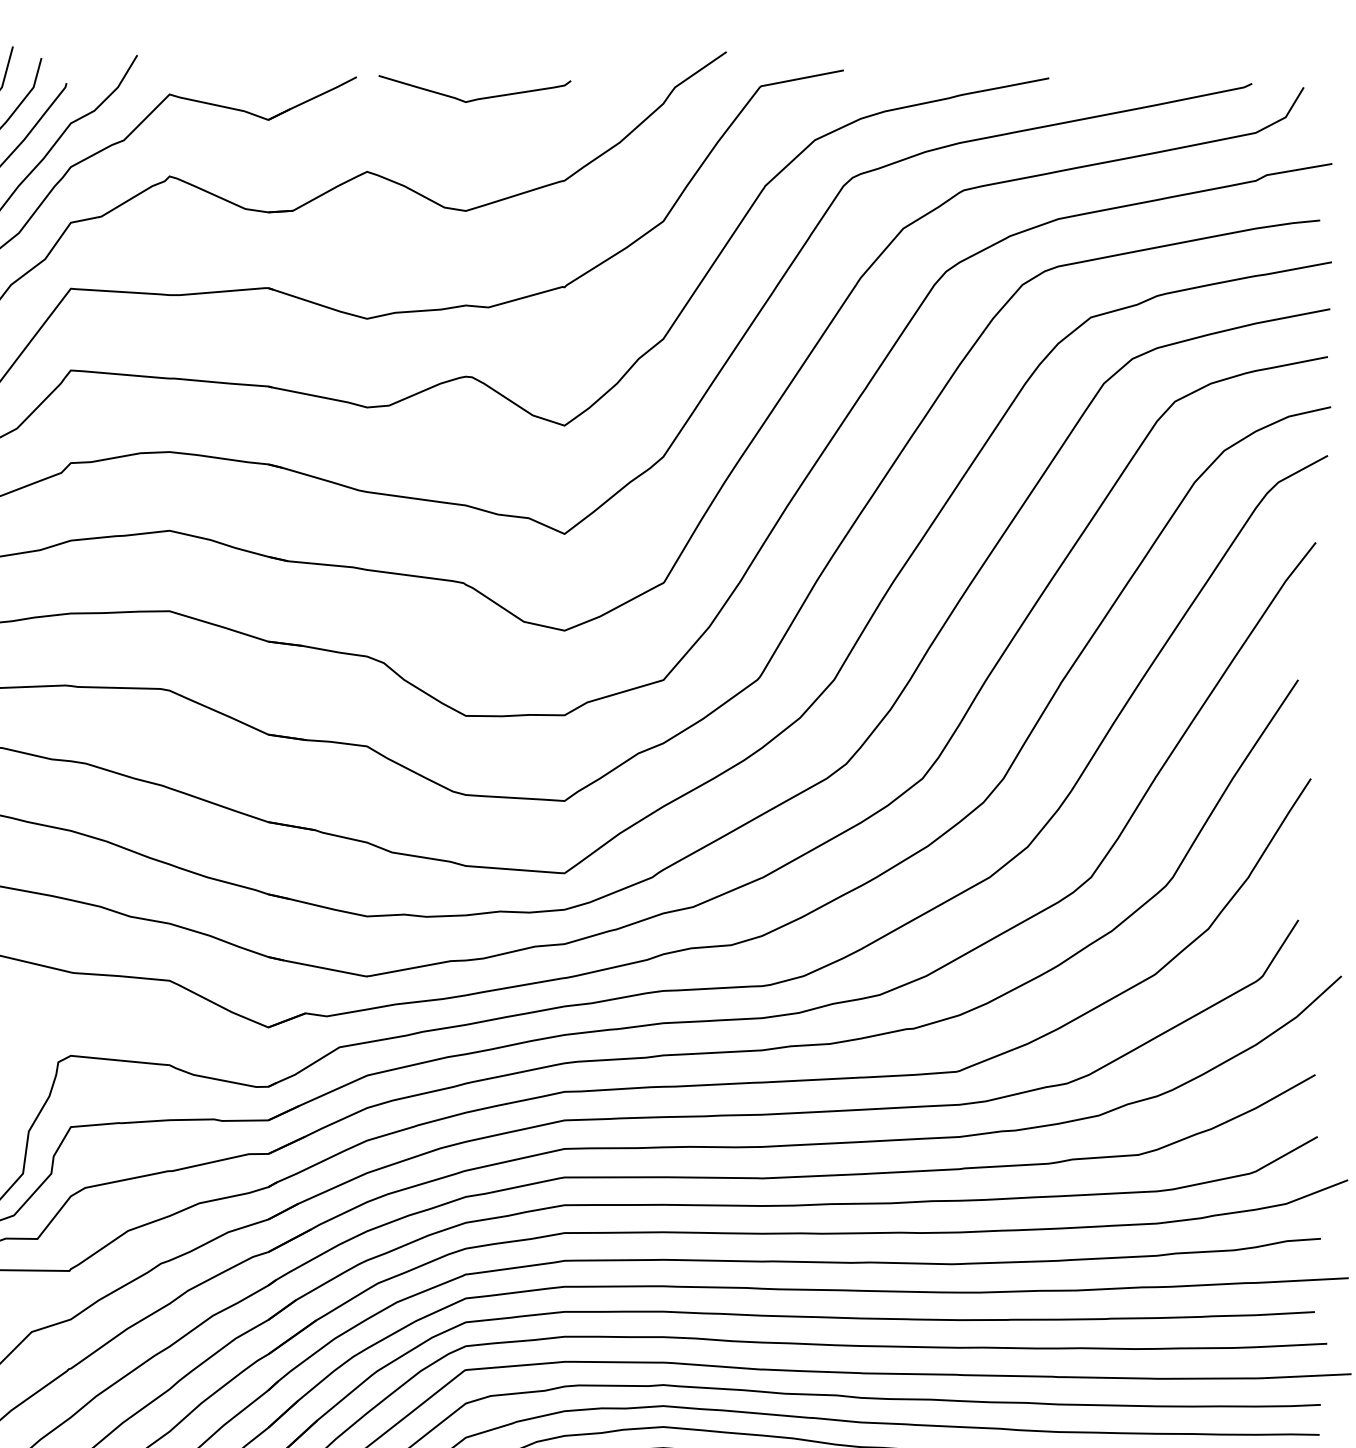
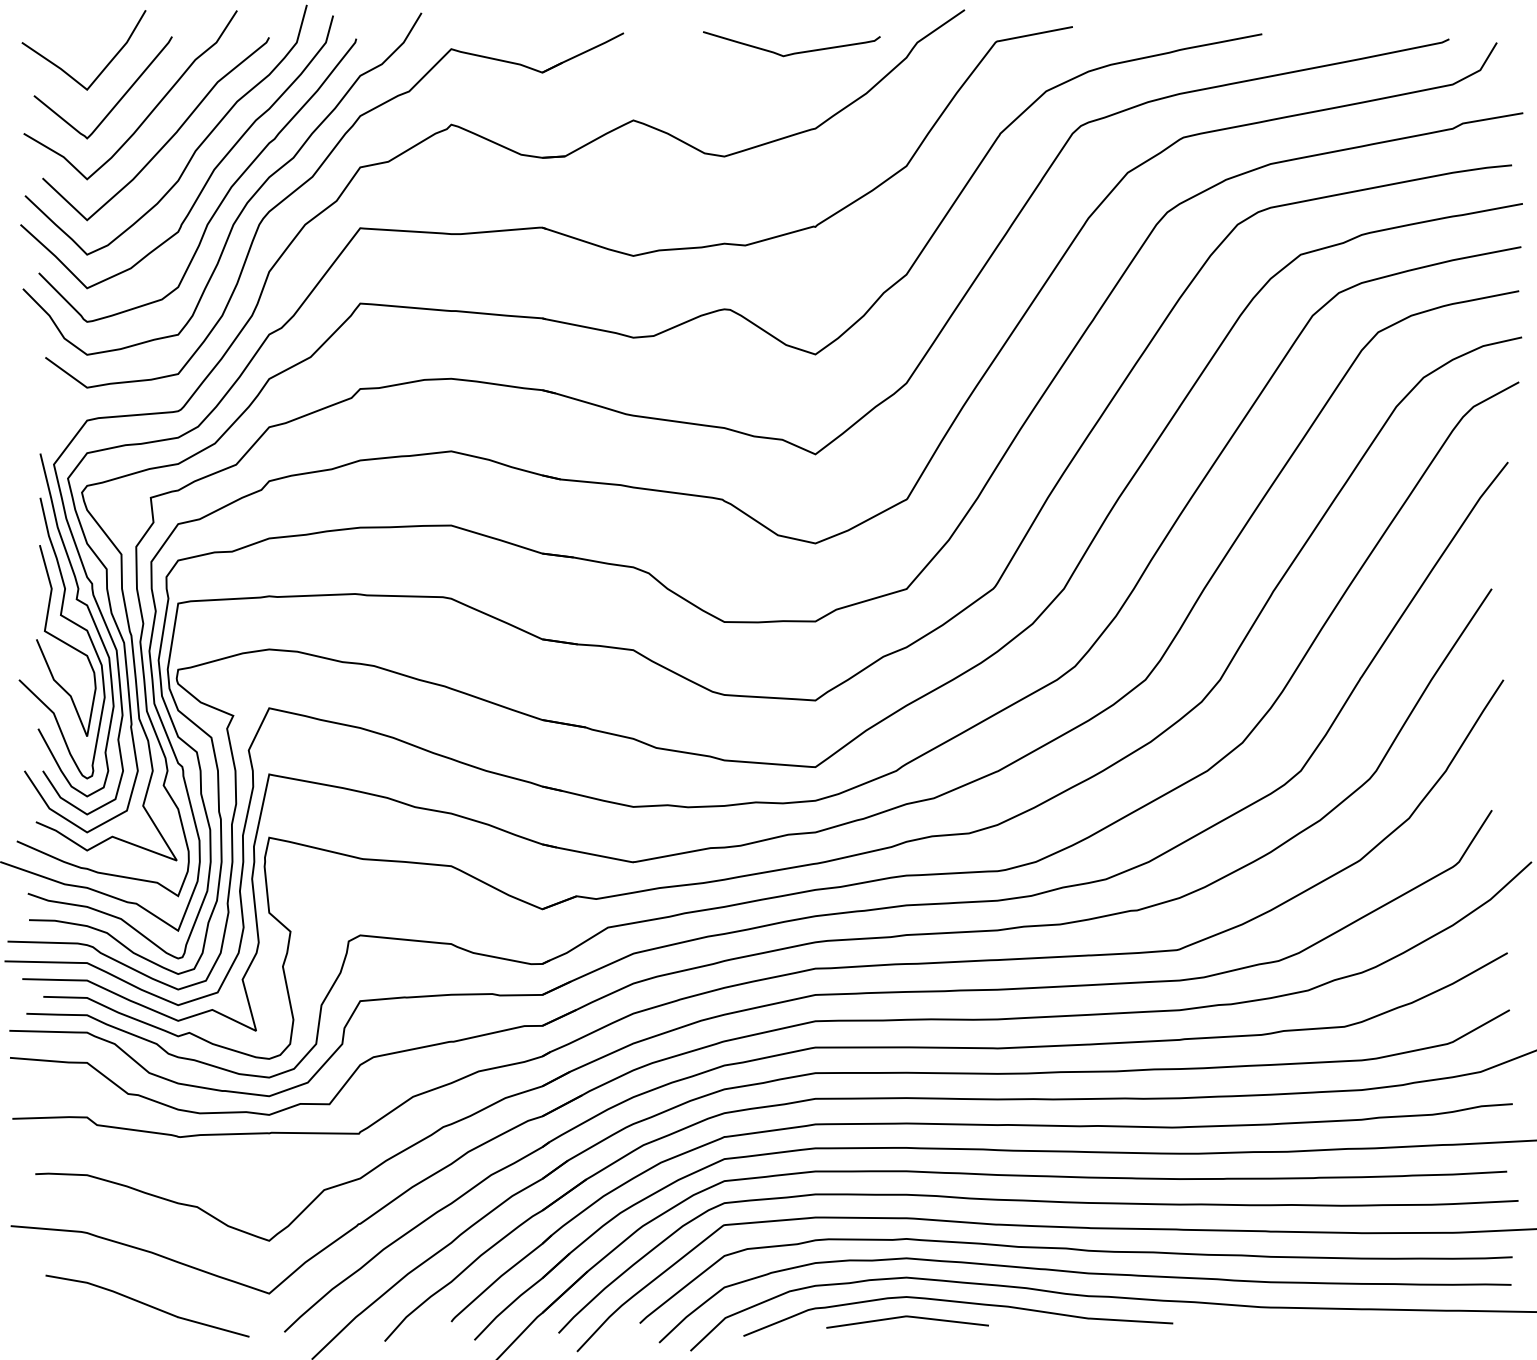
curve: (476, 98) -> (793, 52), moved

